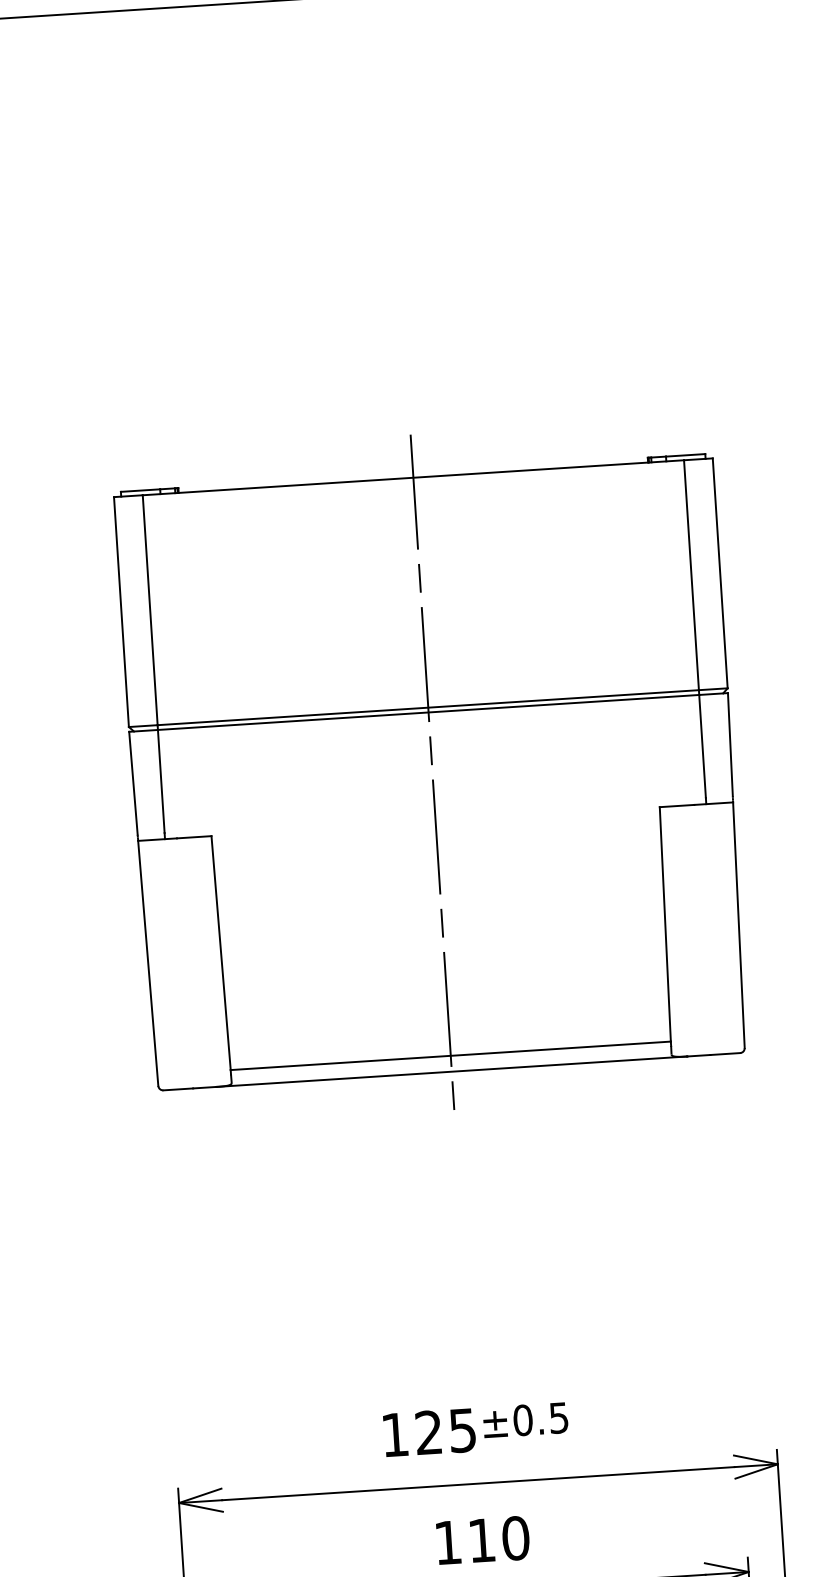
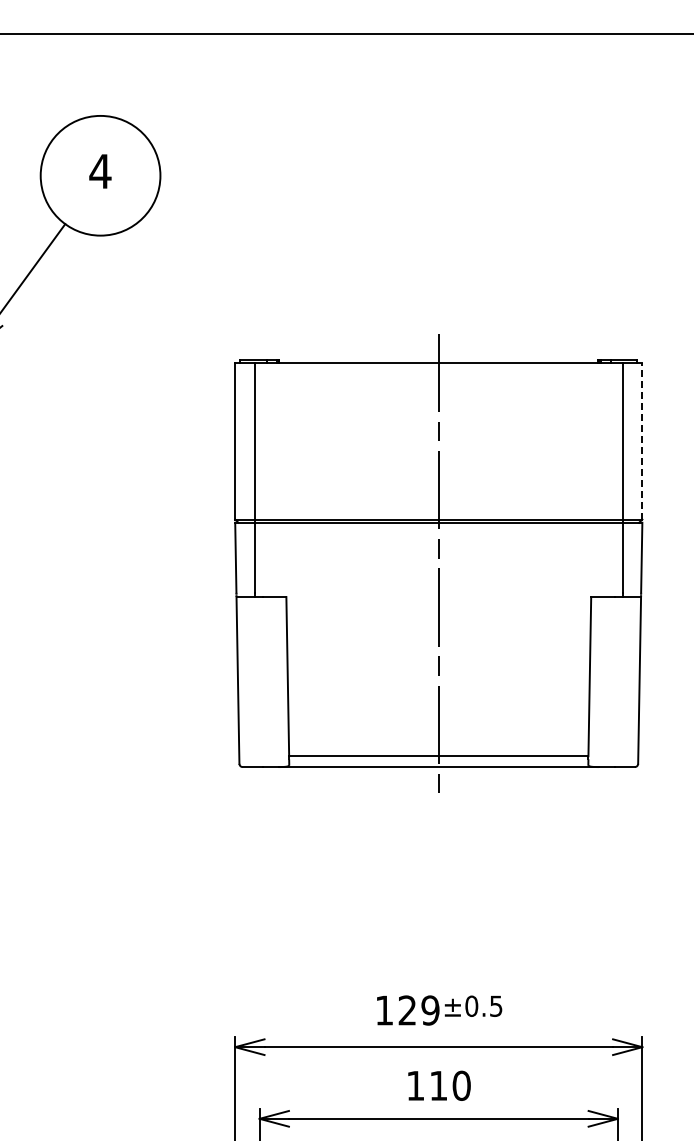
line: (720, 572) -> (642, 440), solid -> dashed
text: (462, 1430) -> (430, 1010), 125 -> 129

